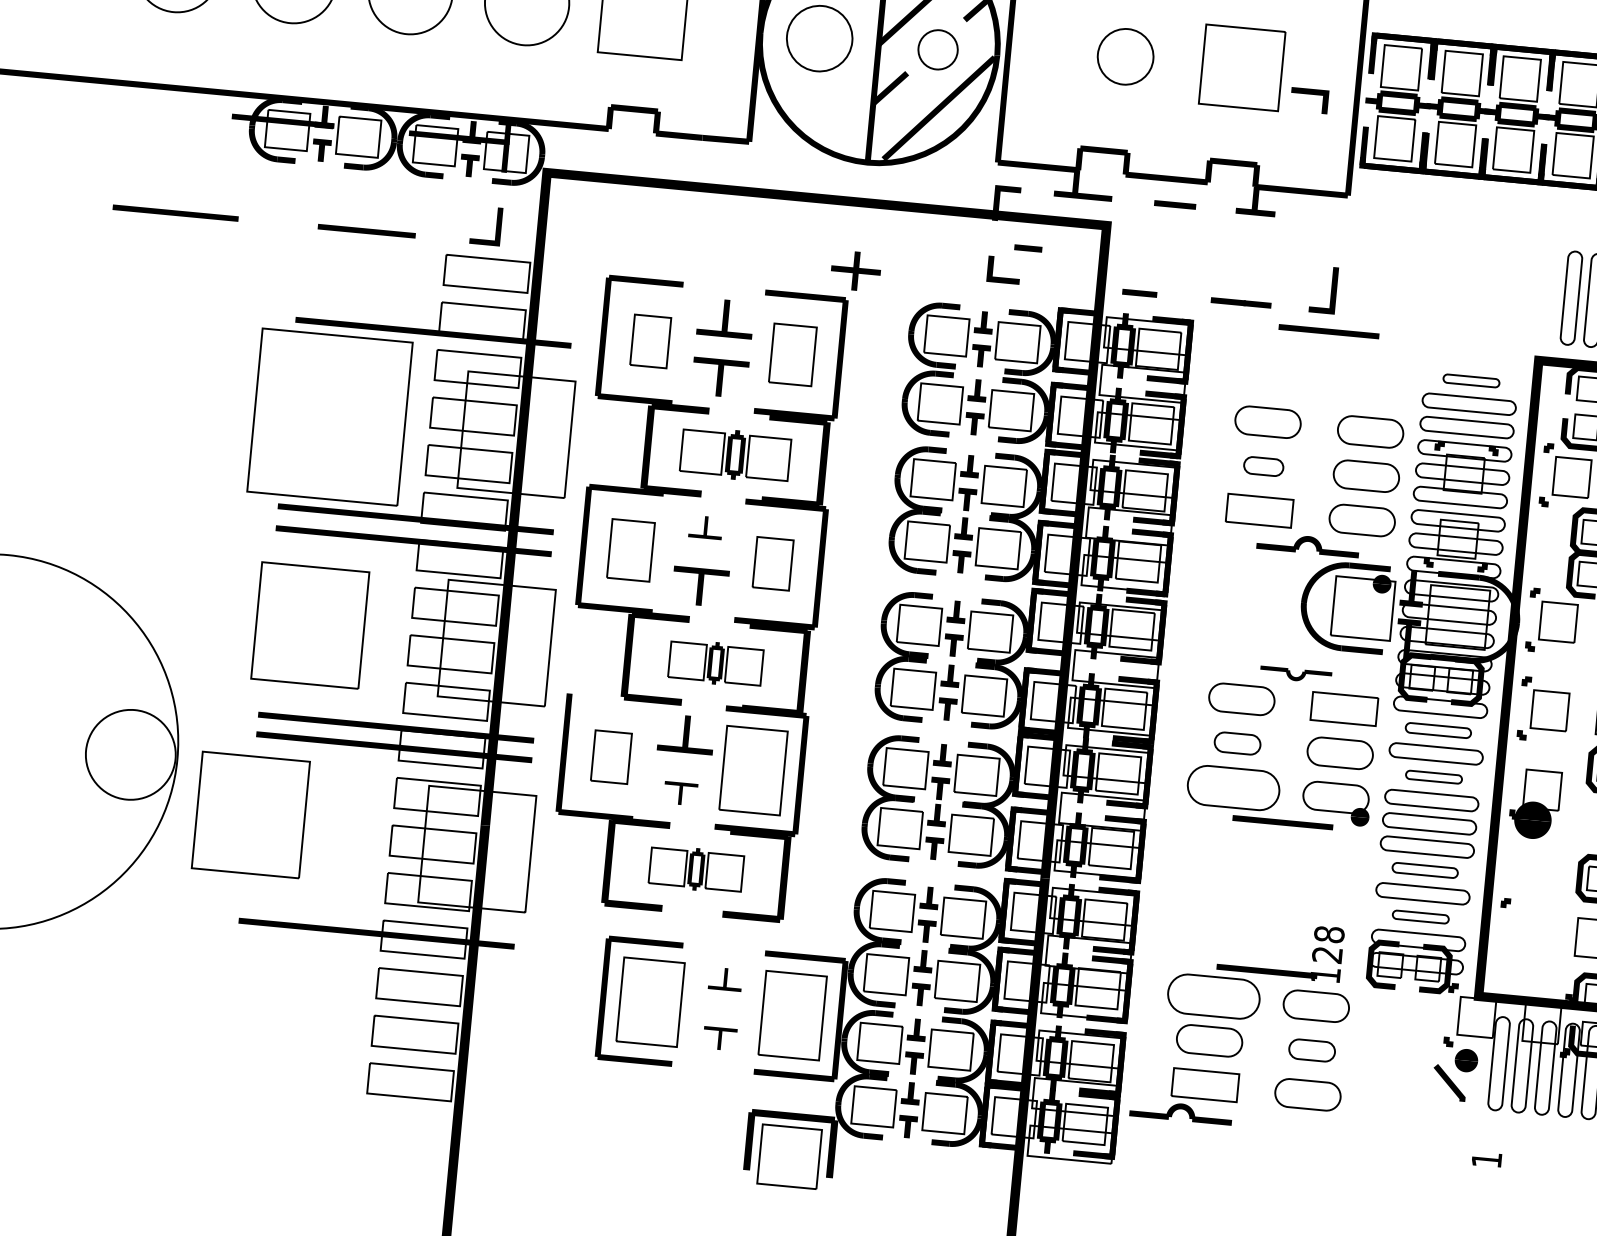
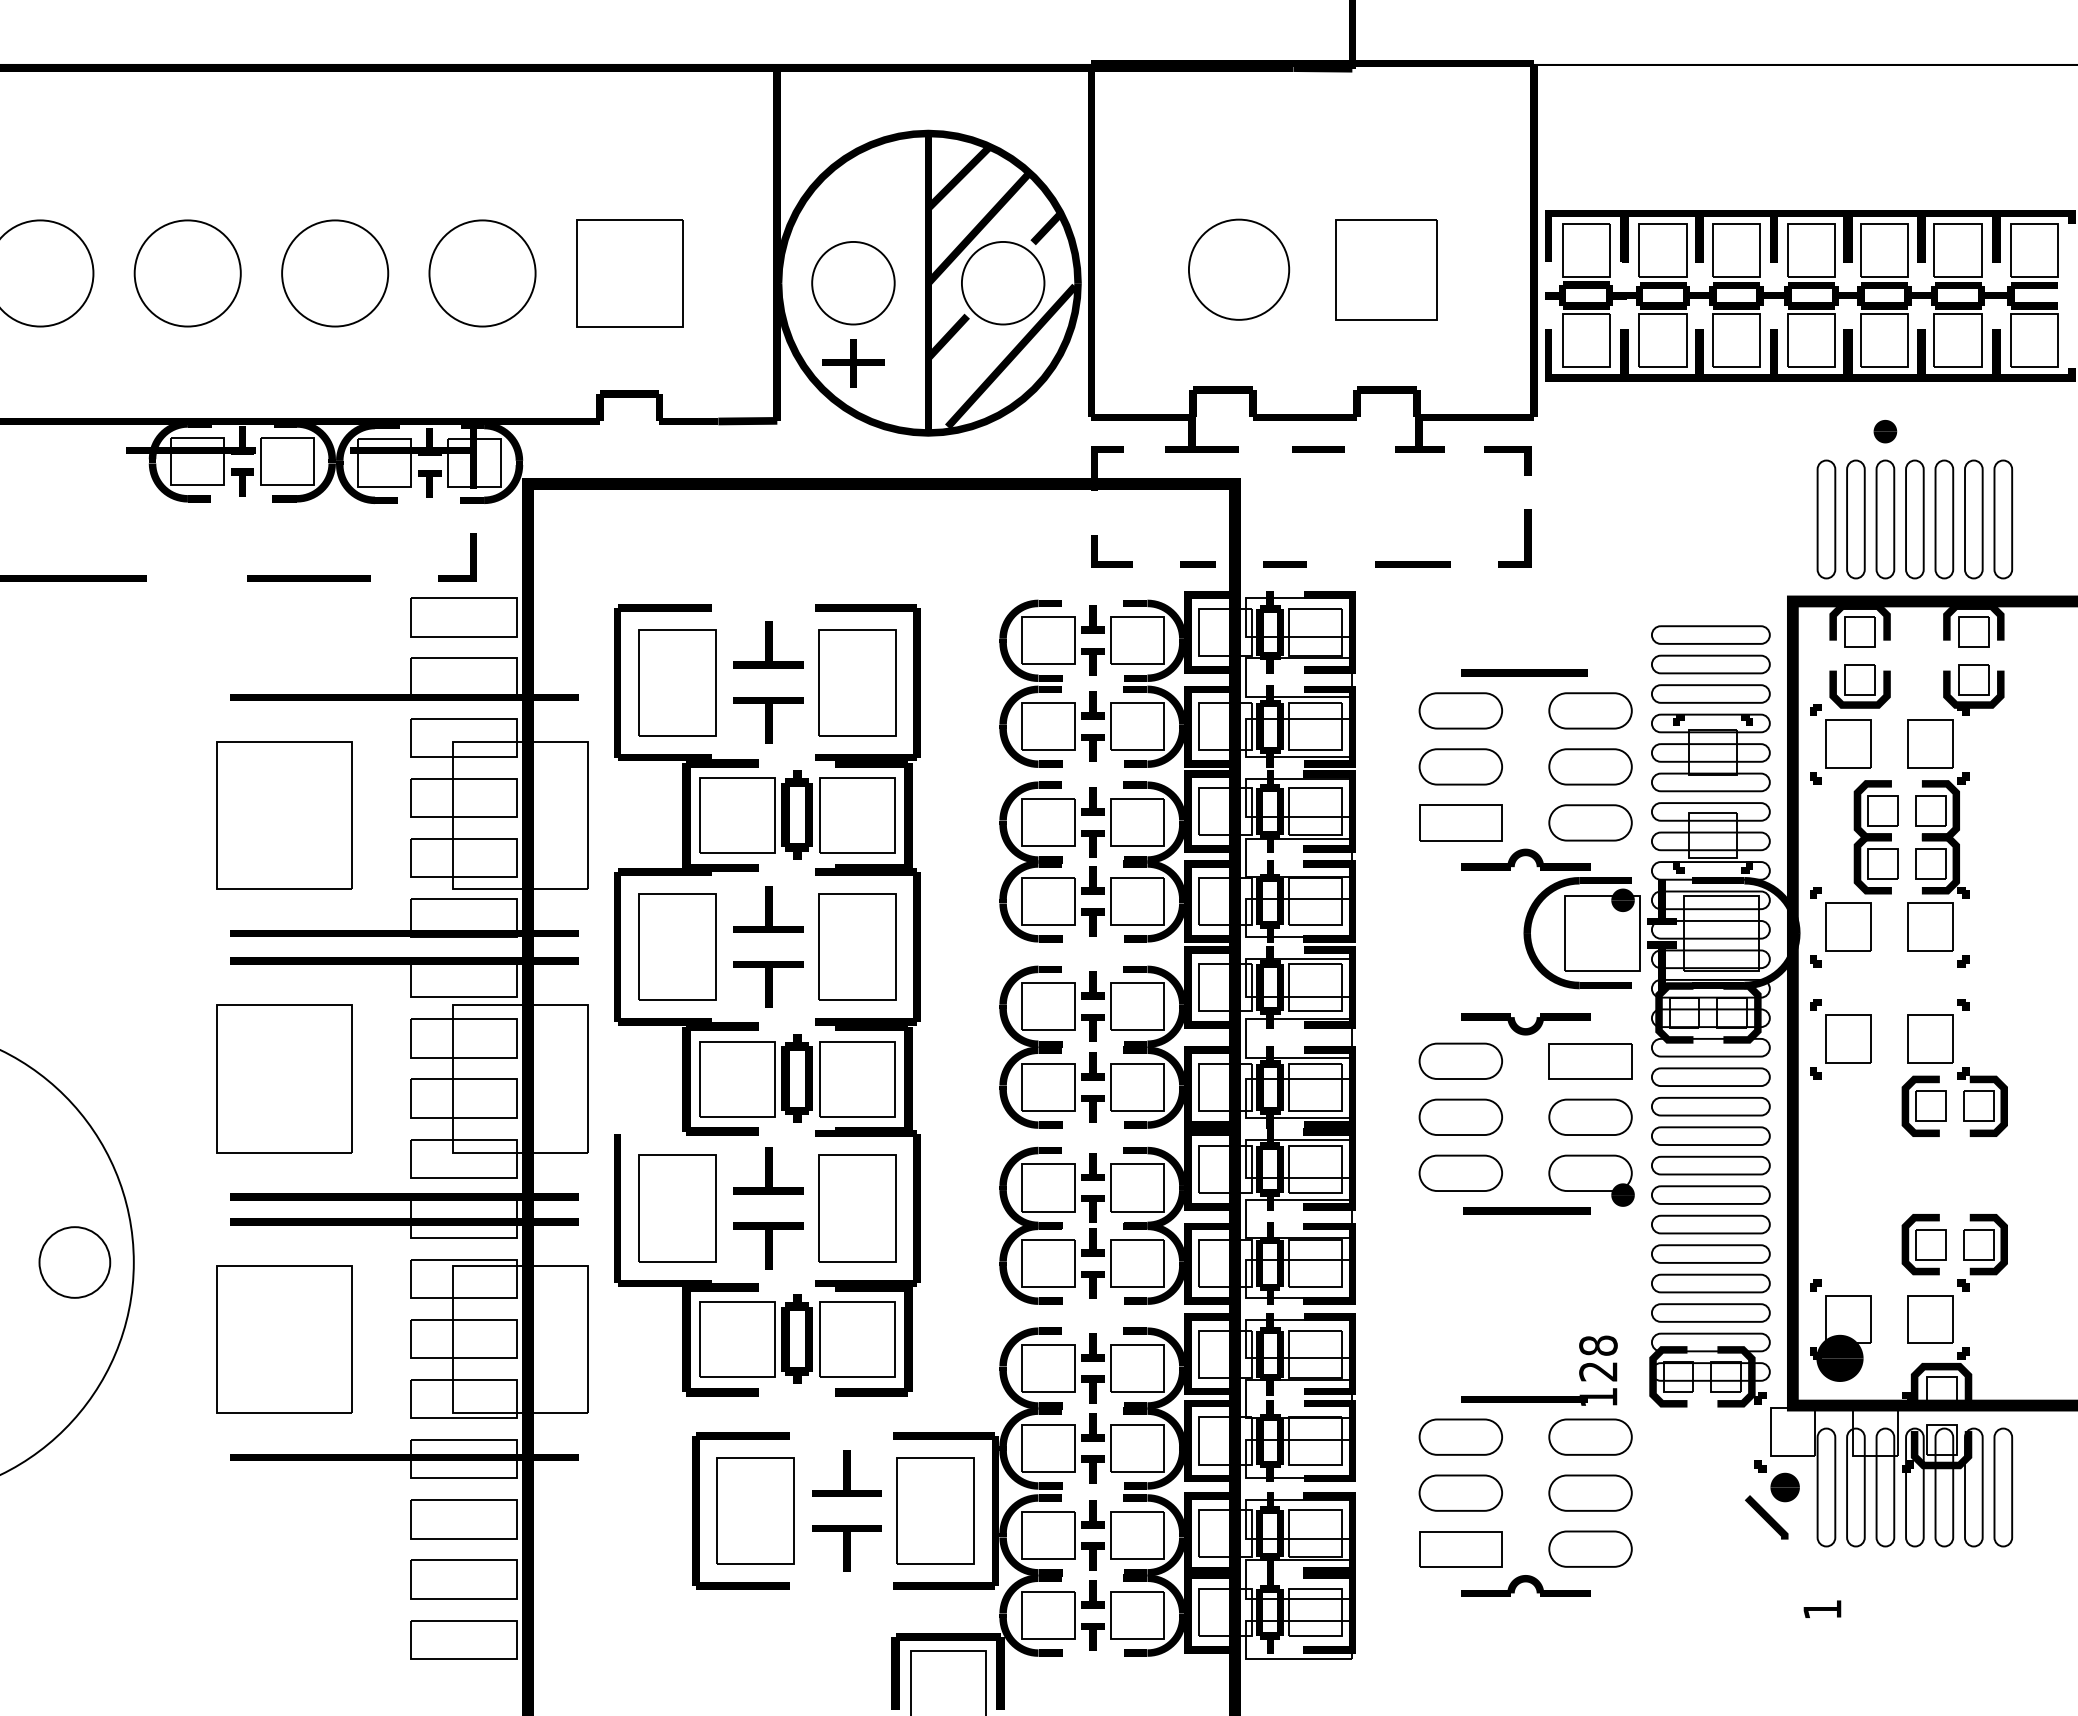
circle: (937, 49) -> (1002, 282), size x1.67
circle: (1125, 56) -> (1238, 269), size x1.43
line: (1309, 94) -> (1507, 452), moved
line: (1028, 248) -> (1197, 564), moved
part: (855, 271) -> (853, 363), moved
line: (1329, 331) -> (1524, 672), moved
part: (650, 341) -> (677, 682), size x1.67
part: (793, 354) -> (857, 682), size x1.43
part: (1471, 380) -> (1710, 634), size x1.67
part: (329, 417) -> (284, 815), size x0.71
part: (735, 454) -> (797, 814), size x1.43
part: (1263, 466) -> (1460, 766), size x1.67
part: (705, 527) -> (768, 909), size x1.67
part: (630, 550) -> (677, 946), size x1.43
part: (773, 563) -> (857, 946), size x1.67
part: (716, 663) -> (797, 1078), size x1.67
part: (1295, 675) -> (1525, 1024), size x1.43
part: (1438, 730) -> (1710, 1076), size x1.43
part: (1237, 742) -> (1460, 1116), size x1.43
circle: (130, 754) -> (74, 1262), size x0.62
part: (611, 757) -> (677, 1208), size x1.67
part: (1433, 776) -> (1710, 1135), size x1.67
part: (1233, 787) -> (1460, 1172), size x0.71
part: (680, 793) -> (768, 1245), size x1.67
part: (1534, 804) -> (1840, 1338), moved
part: (250, 814) -> (284, 1339), moved
part: (696, 868) -> (797, 1338), size x1.67
part: (1424, 869) -> (1710, 1253), size x1.43
part: (1420, 916) -> (1710, 1312), size x1.67
part: (725, 979) -> (846, 1473), size x1.67
part: (1213, 996) -> (1460, 1436), size x0.71
part: (719, 1038) -> (846, 1548), size x1.67
part: (1312, 1050) -> (1590, 1492), size x1.43
part: (1181, 1111) -> (1525, 1585), moved

